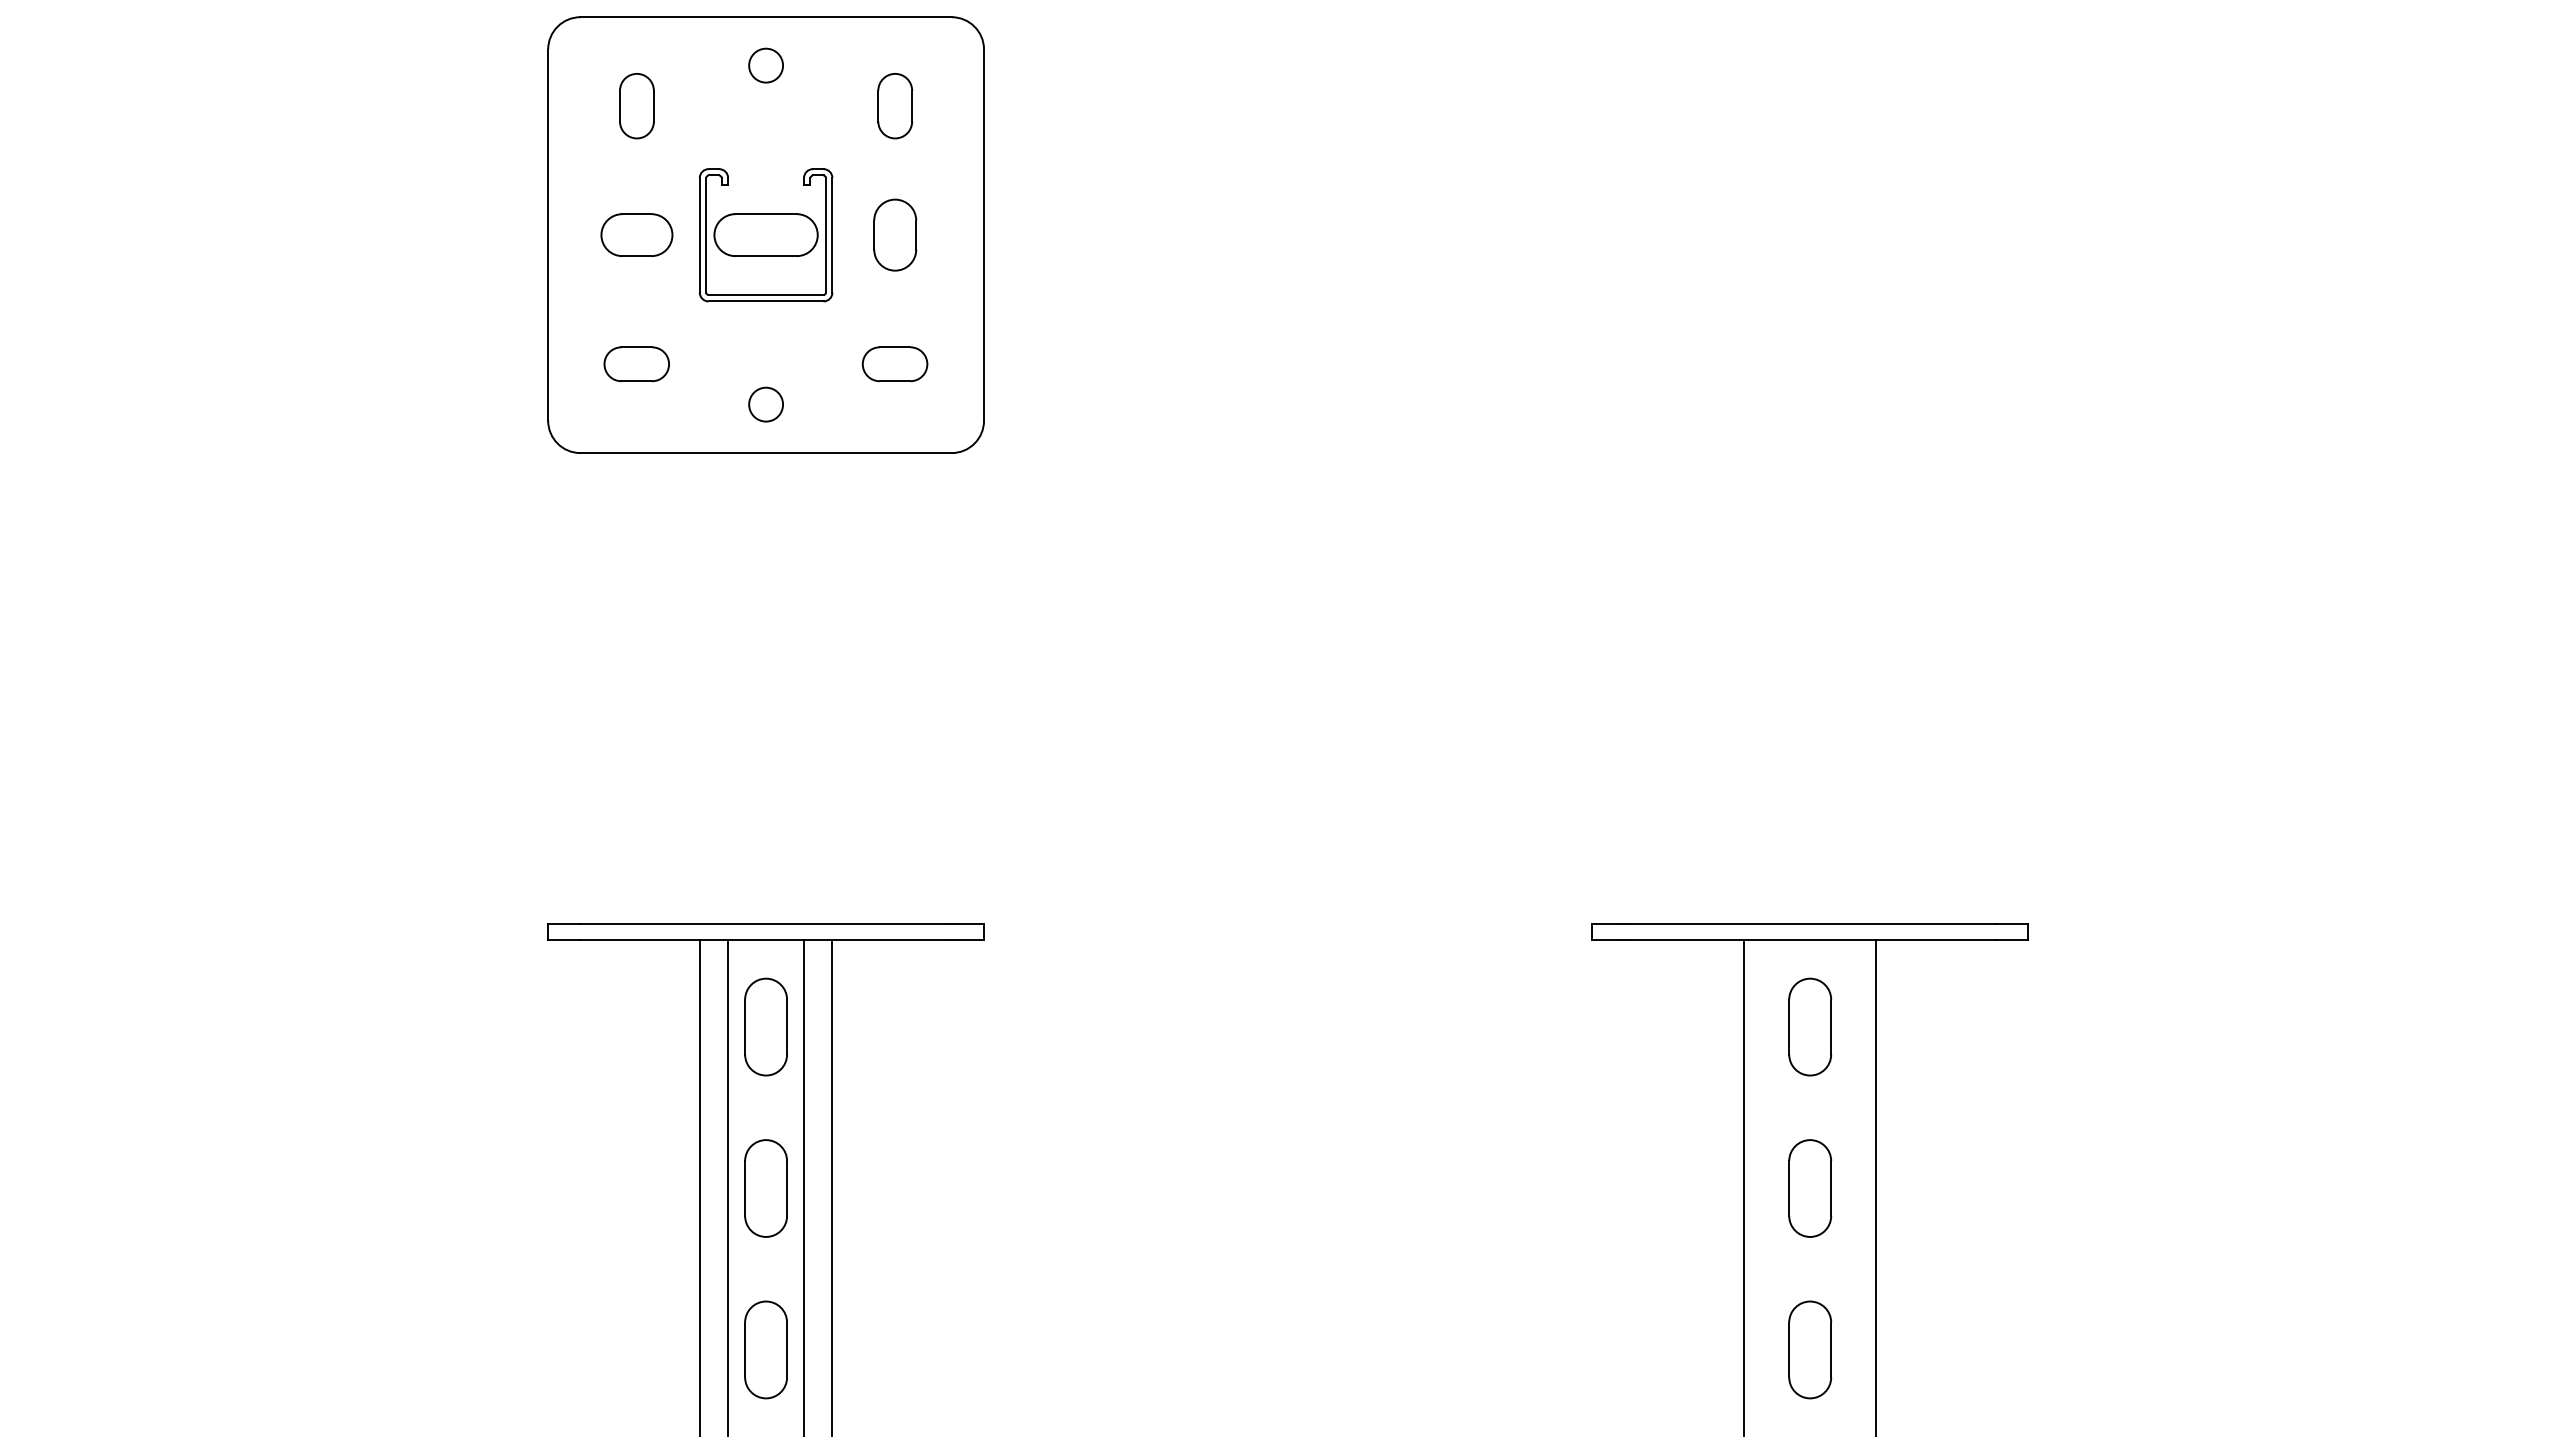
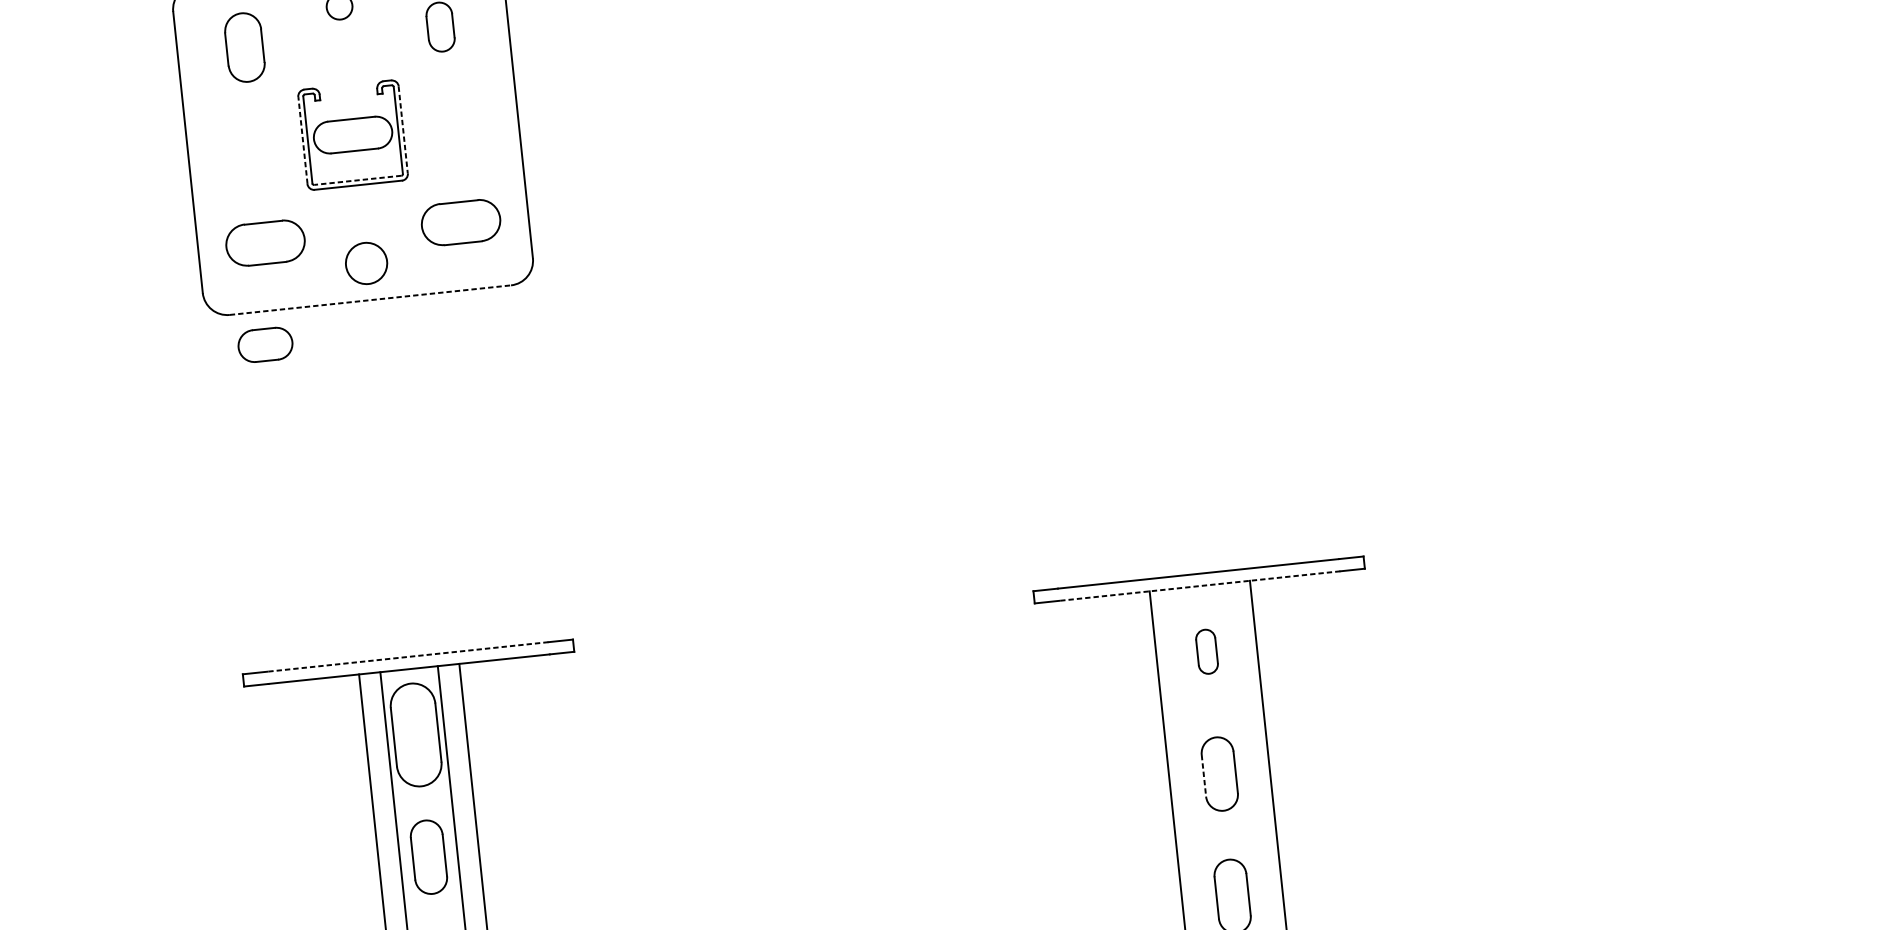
part: (636, 106) -> (244, 47), size x1.4
part: (636, 234) -> (265, 344), moved
line: (699, 234) -> (302, 139), solid -> dashed
part: (895, 234) -> (451, 124), removed
line: (832, 235) -> (403, 130), solid -> dashed
line: (765, 294) -> (357, 180), solid -> dashed
part: (636, 364) -> (265, 243), size x1.6
part: (894, 364) -> (460, 222), size x1.6
circle: (766, 404) -> (366, 263), size x1.6
line: (766, 453) -> (370, 300), solid -> dashed
line: (766, 924) -> (408, 657), solid -> dashed
line: (1809, 940) -> (1199, 586), solid -> dashed
part: (765, 1026) -> (415, 734), size x1.4
part: (1810, 1026) -> (1207, 651), size x0.6
line: (1789, 1189) -> (1204, 776), solid -> dashed

